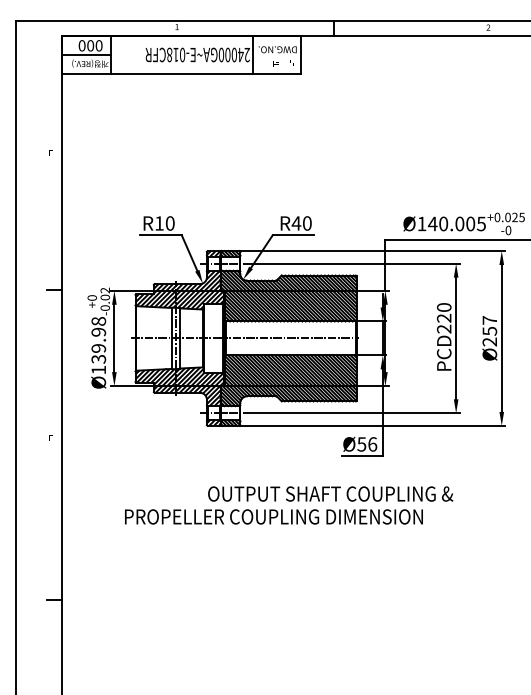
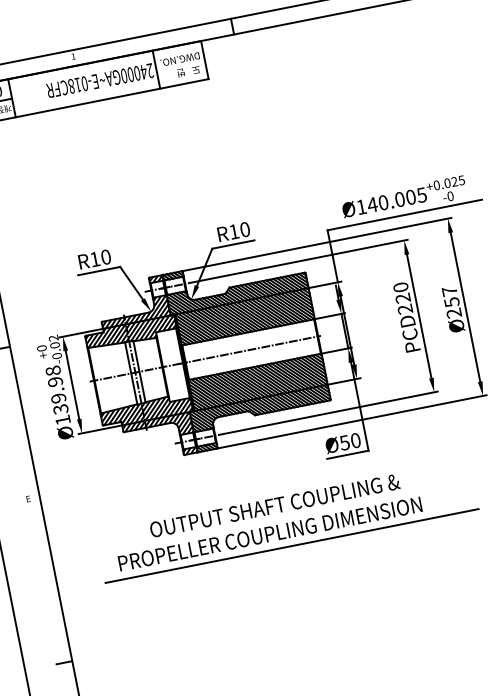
text: (296, 223) -> (234, 231), R40 -> R10
text: (372, 444) -> (355, 440), Ø56 -> Ø50
text: (330, 493) -> (274, 505), moved
line: (292, 532) -> (292, 546), added

